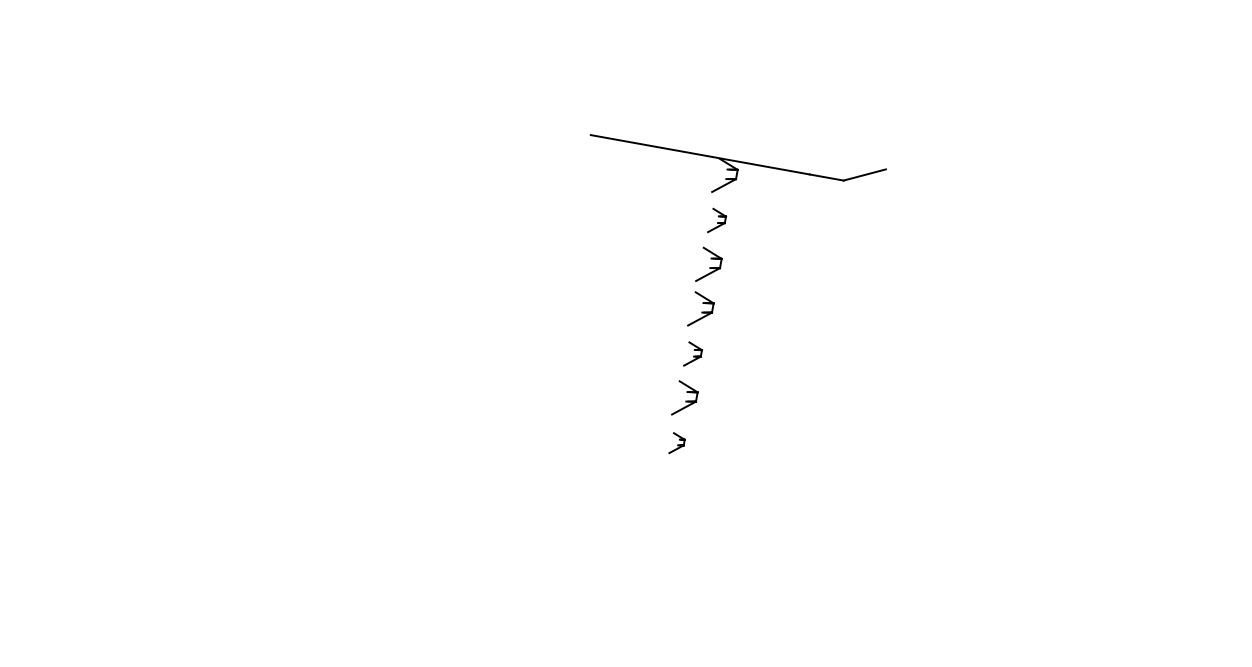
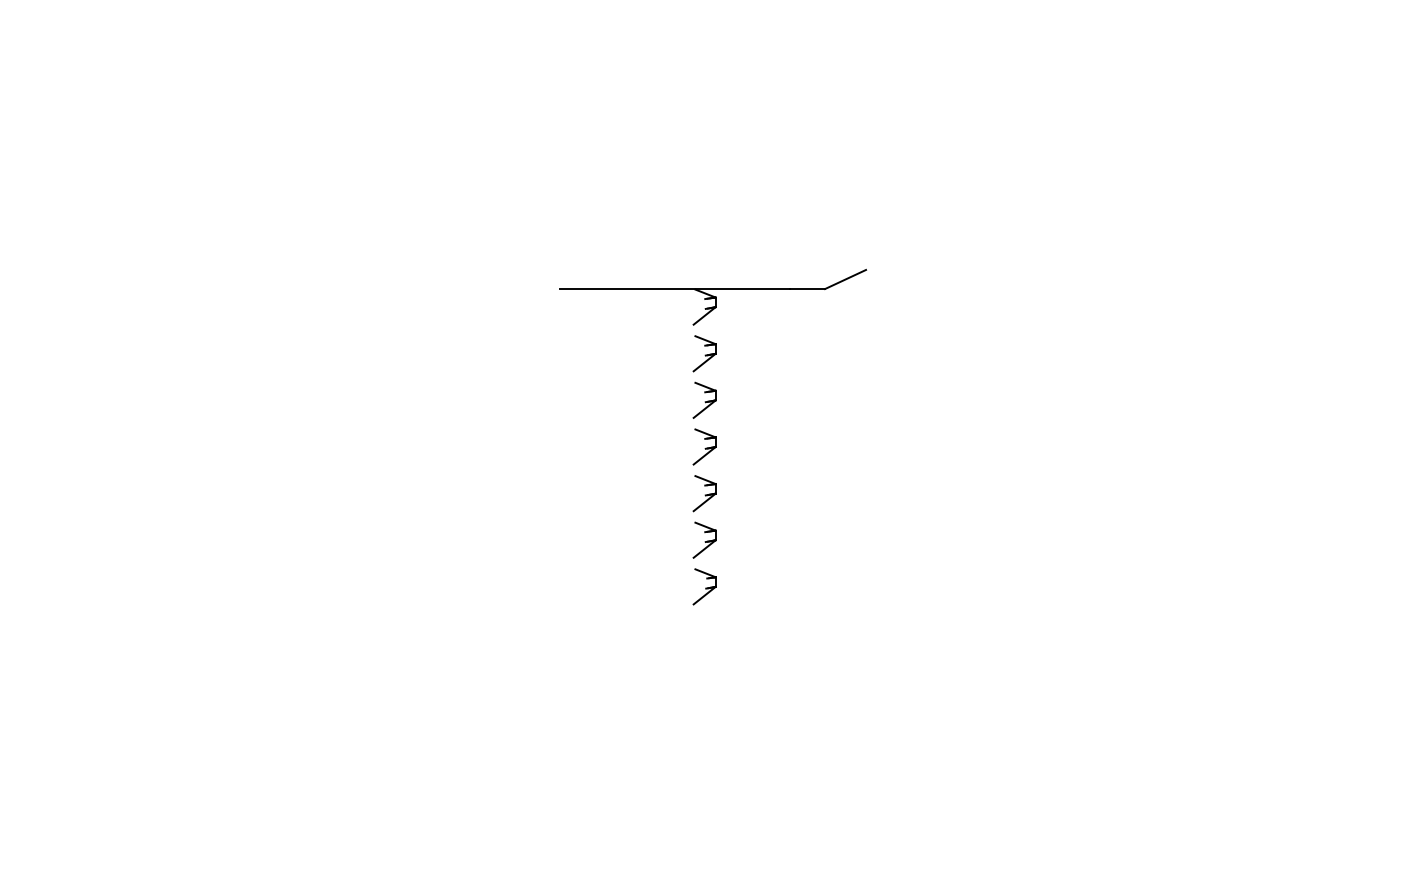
part: (717, 221) -> (704, 353), size x1.43
part: (693, 355) -> (704, 493), size x1.43
part: (677, 443) -> (704, 586), size x1.67

